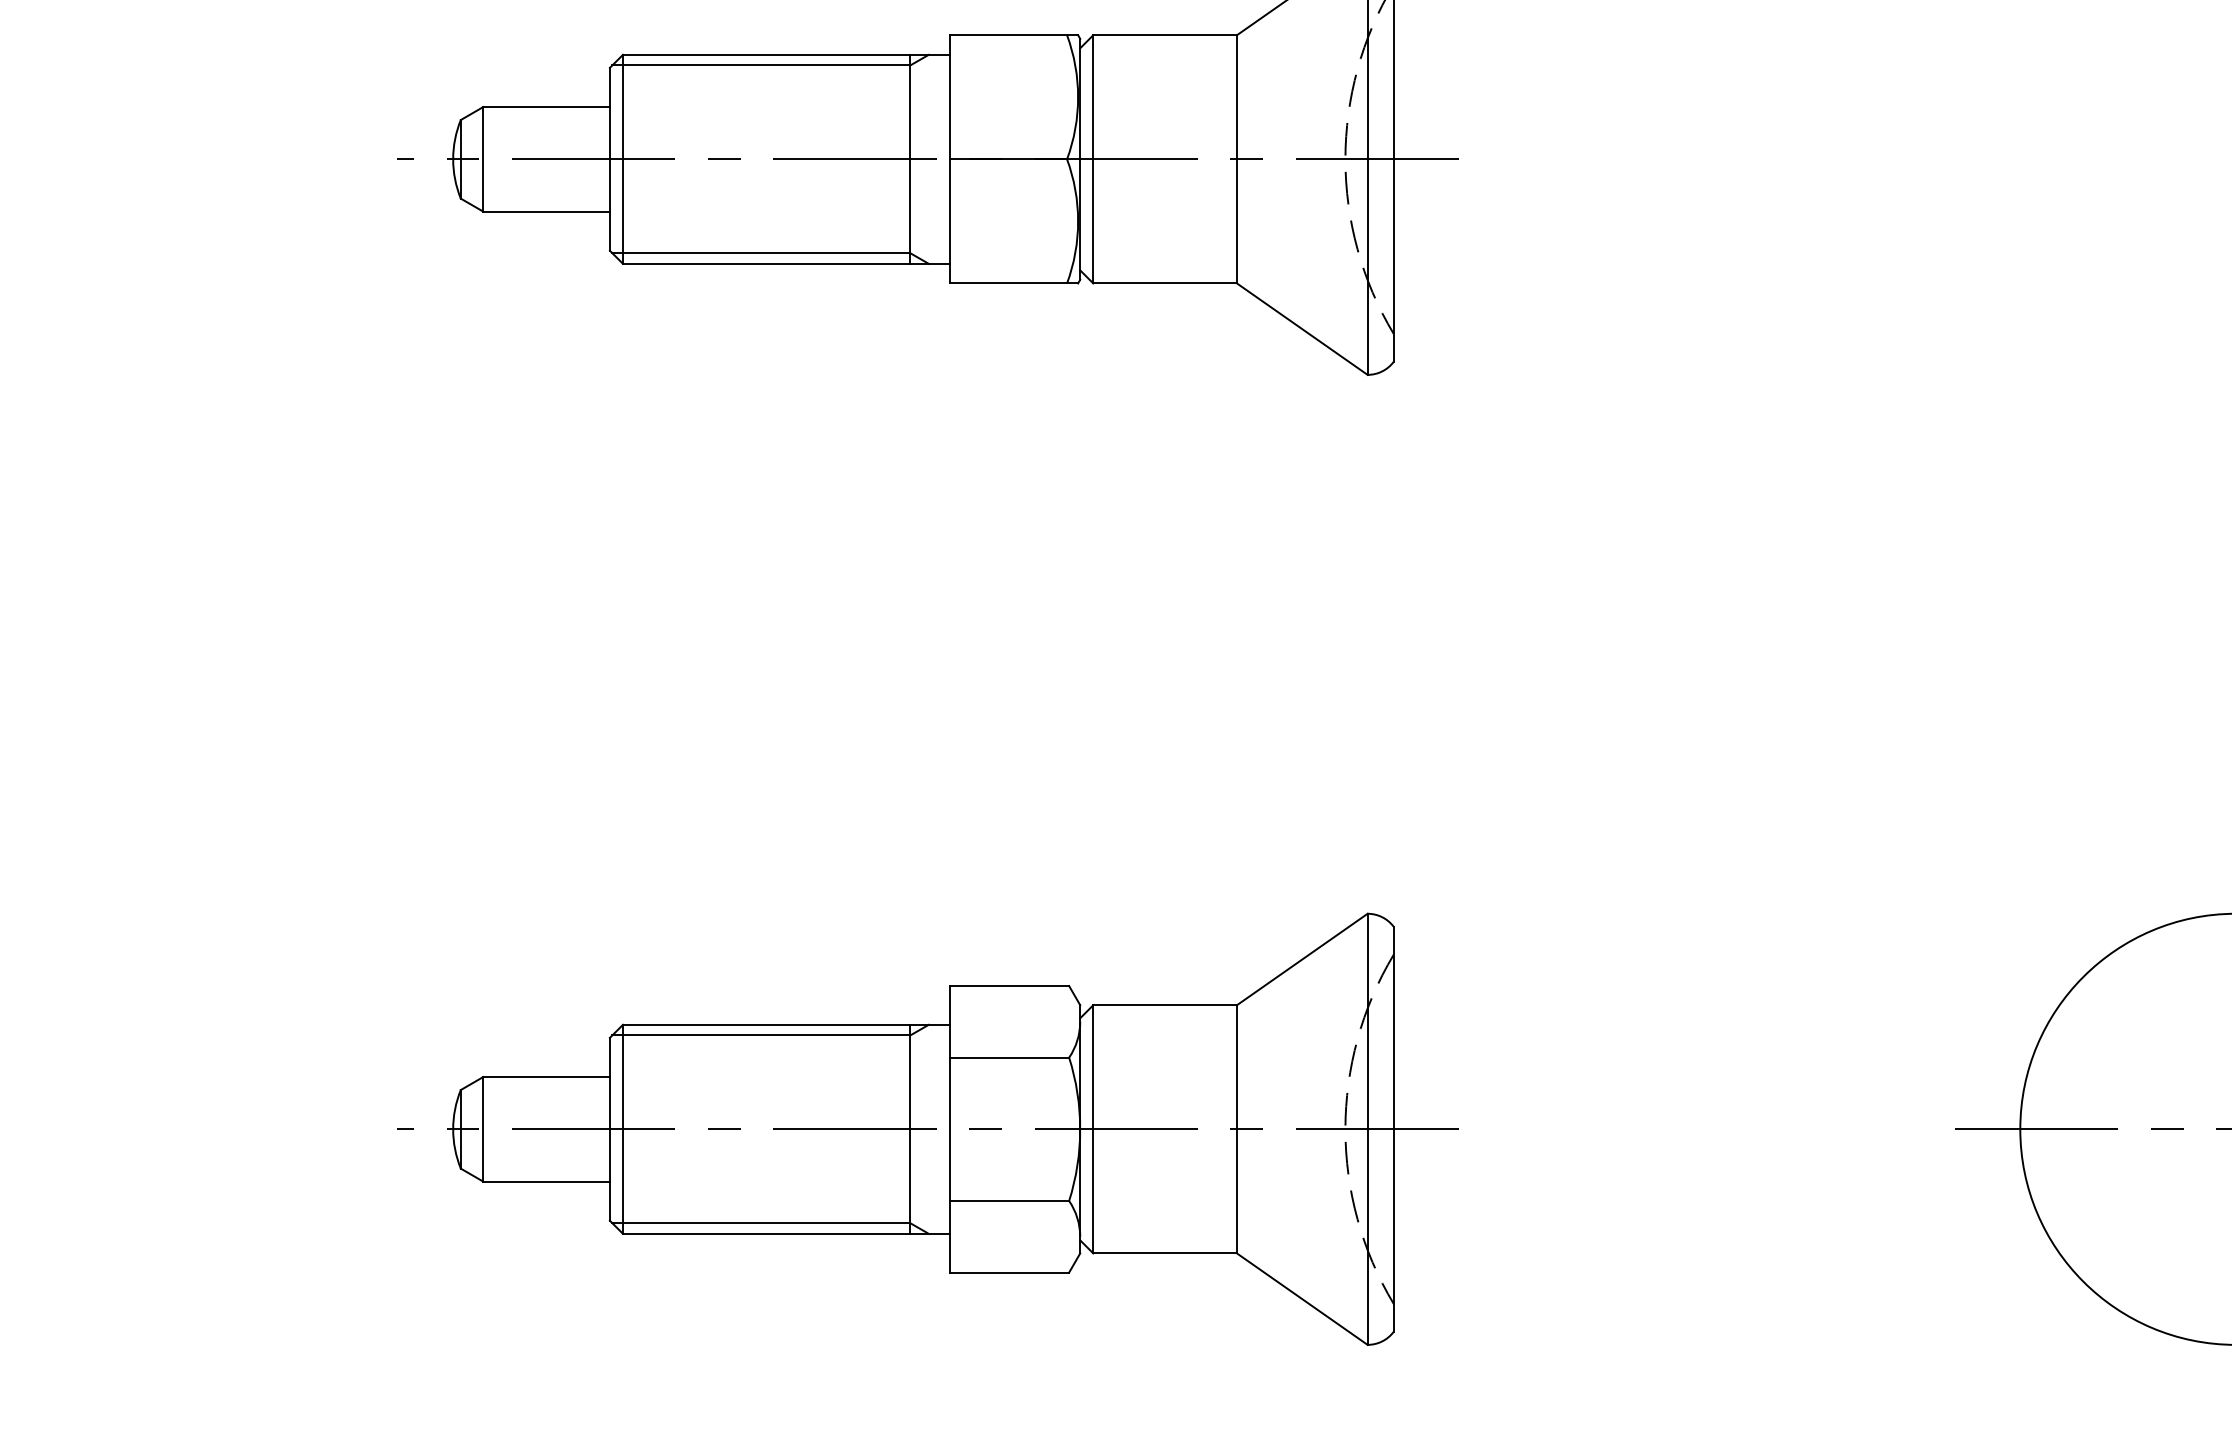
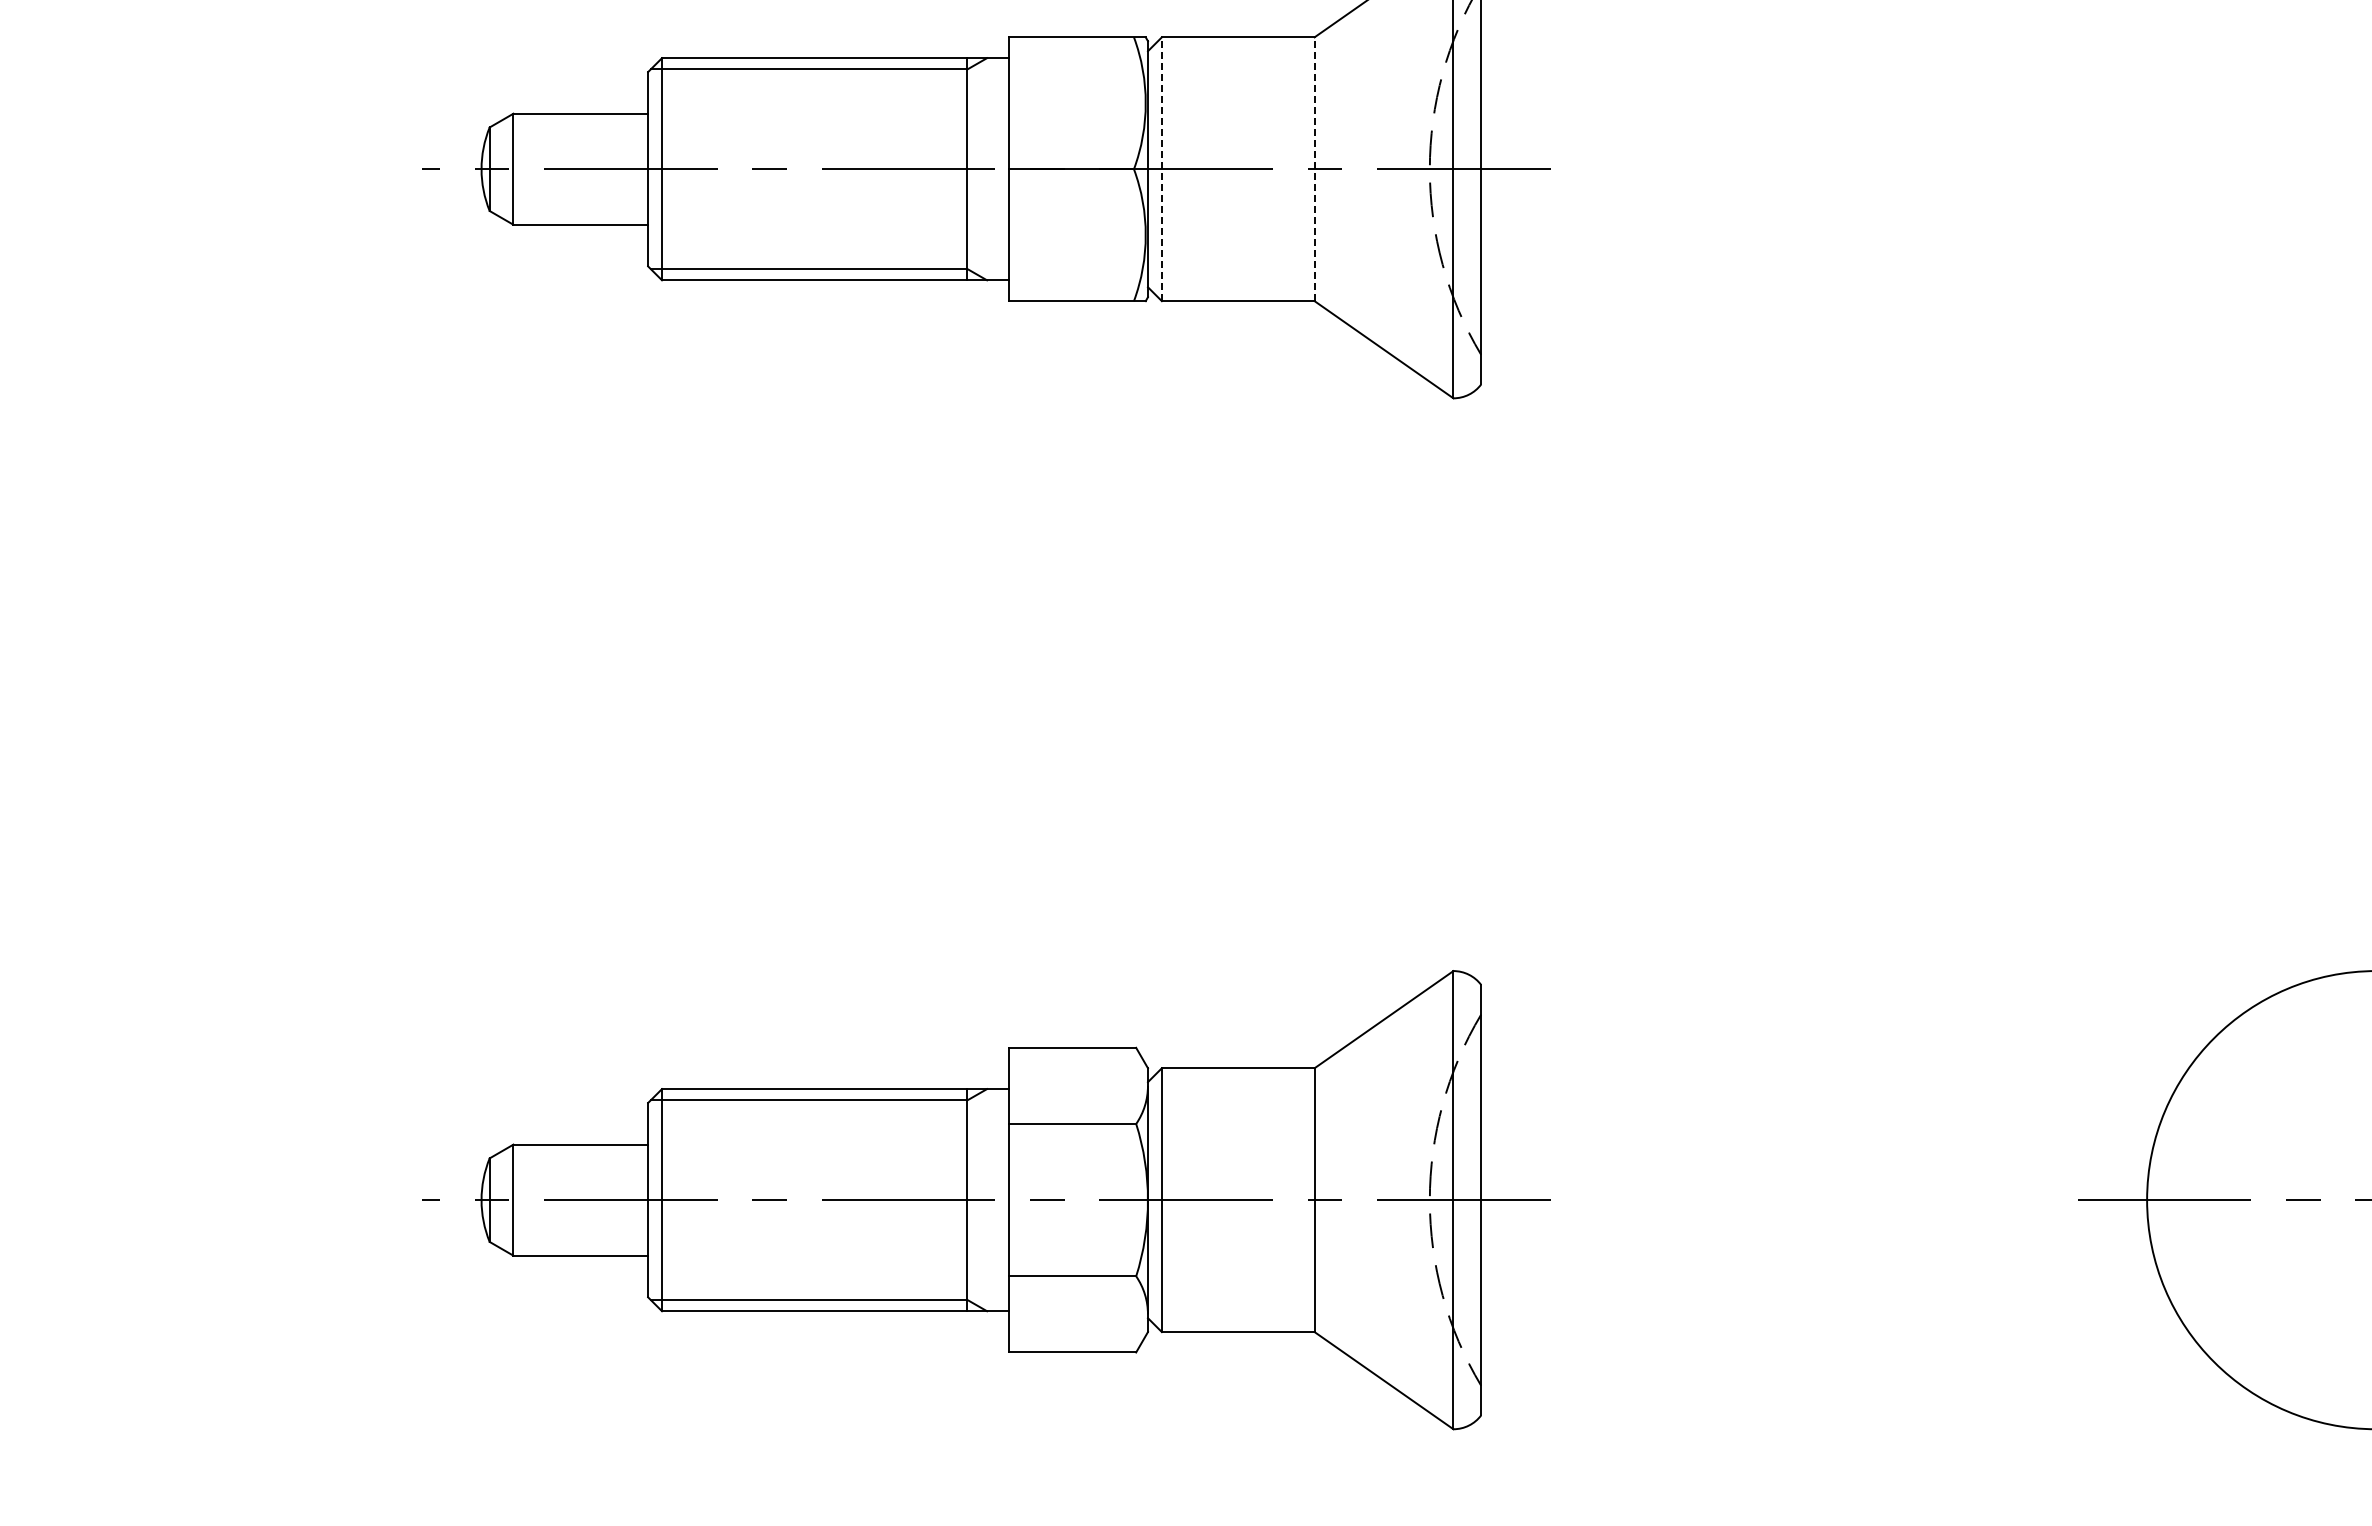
line: (1092, 159) -> (1161, 169), solid -> dashed
line: (1236, 159) -> (1314, 169), solid -> dashed

